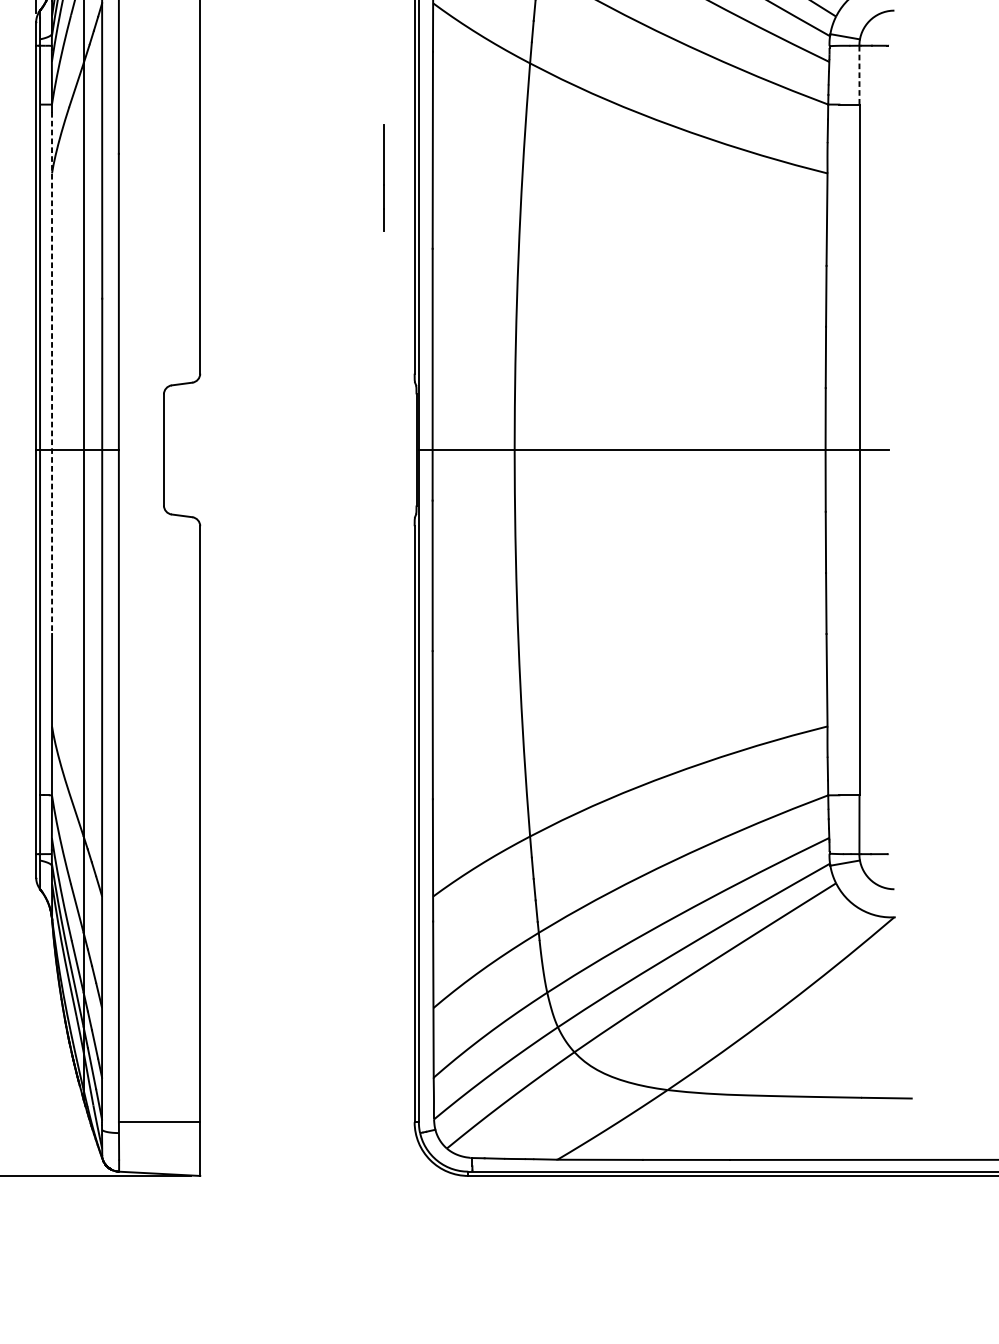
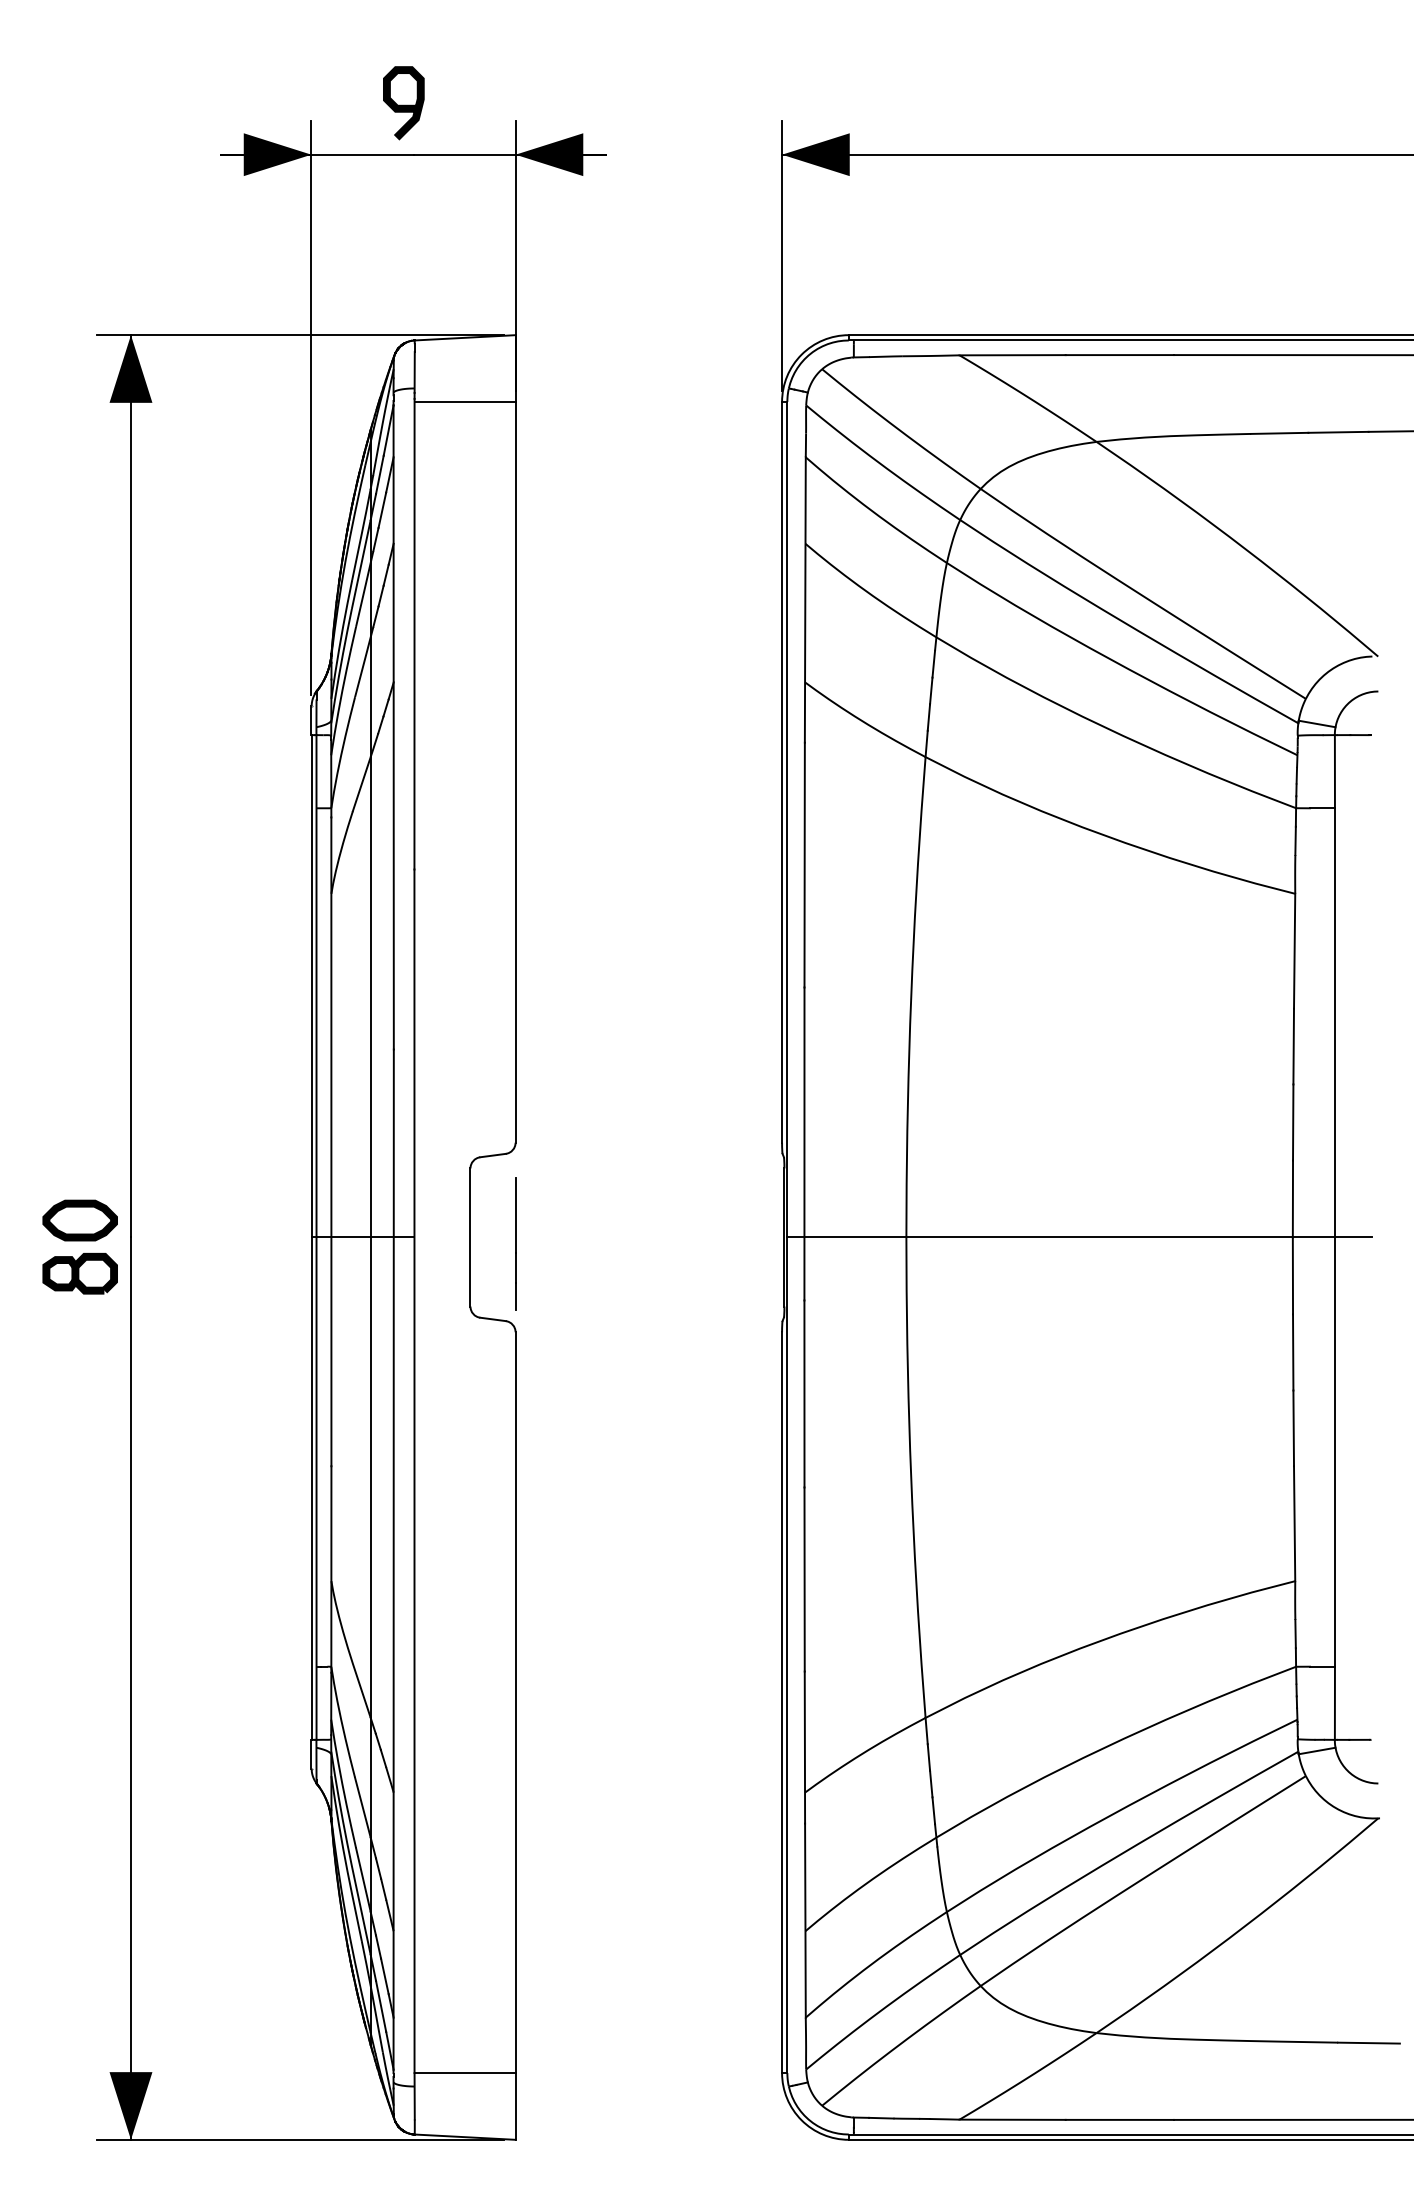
line: (859, 75) -> (1334, 771), dashed -> solid
line: (383, 177) -> (515, 1243), moved
line: (52, 373) -> (331, 1142), dashed -> solid

